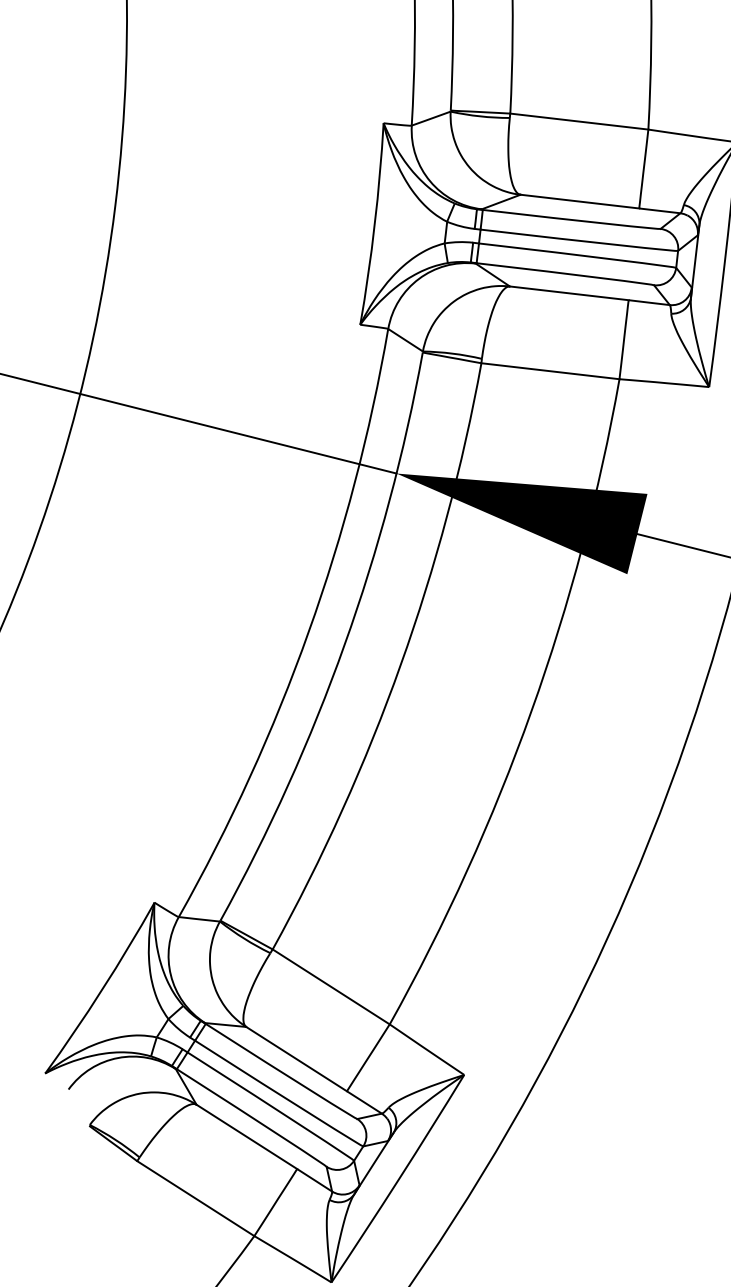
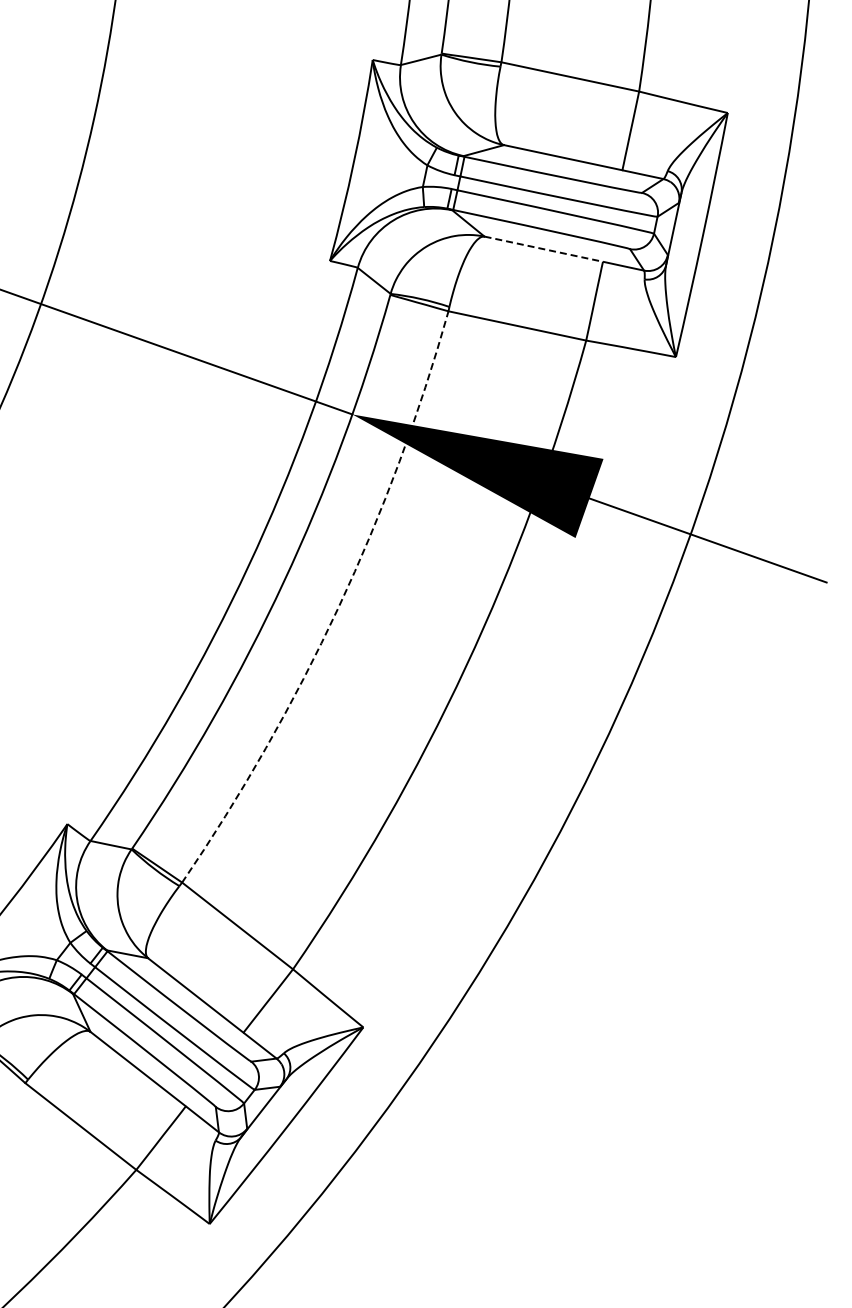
line: (569, 293) -> (543, 249), solid -> dashed
arc: (400, 664) -> (338, 607), solid -> dashed

